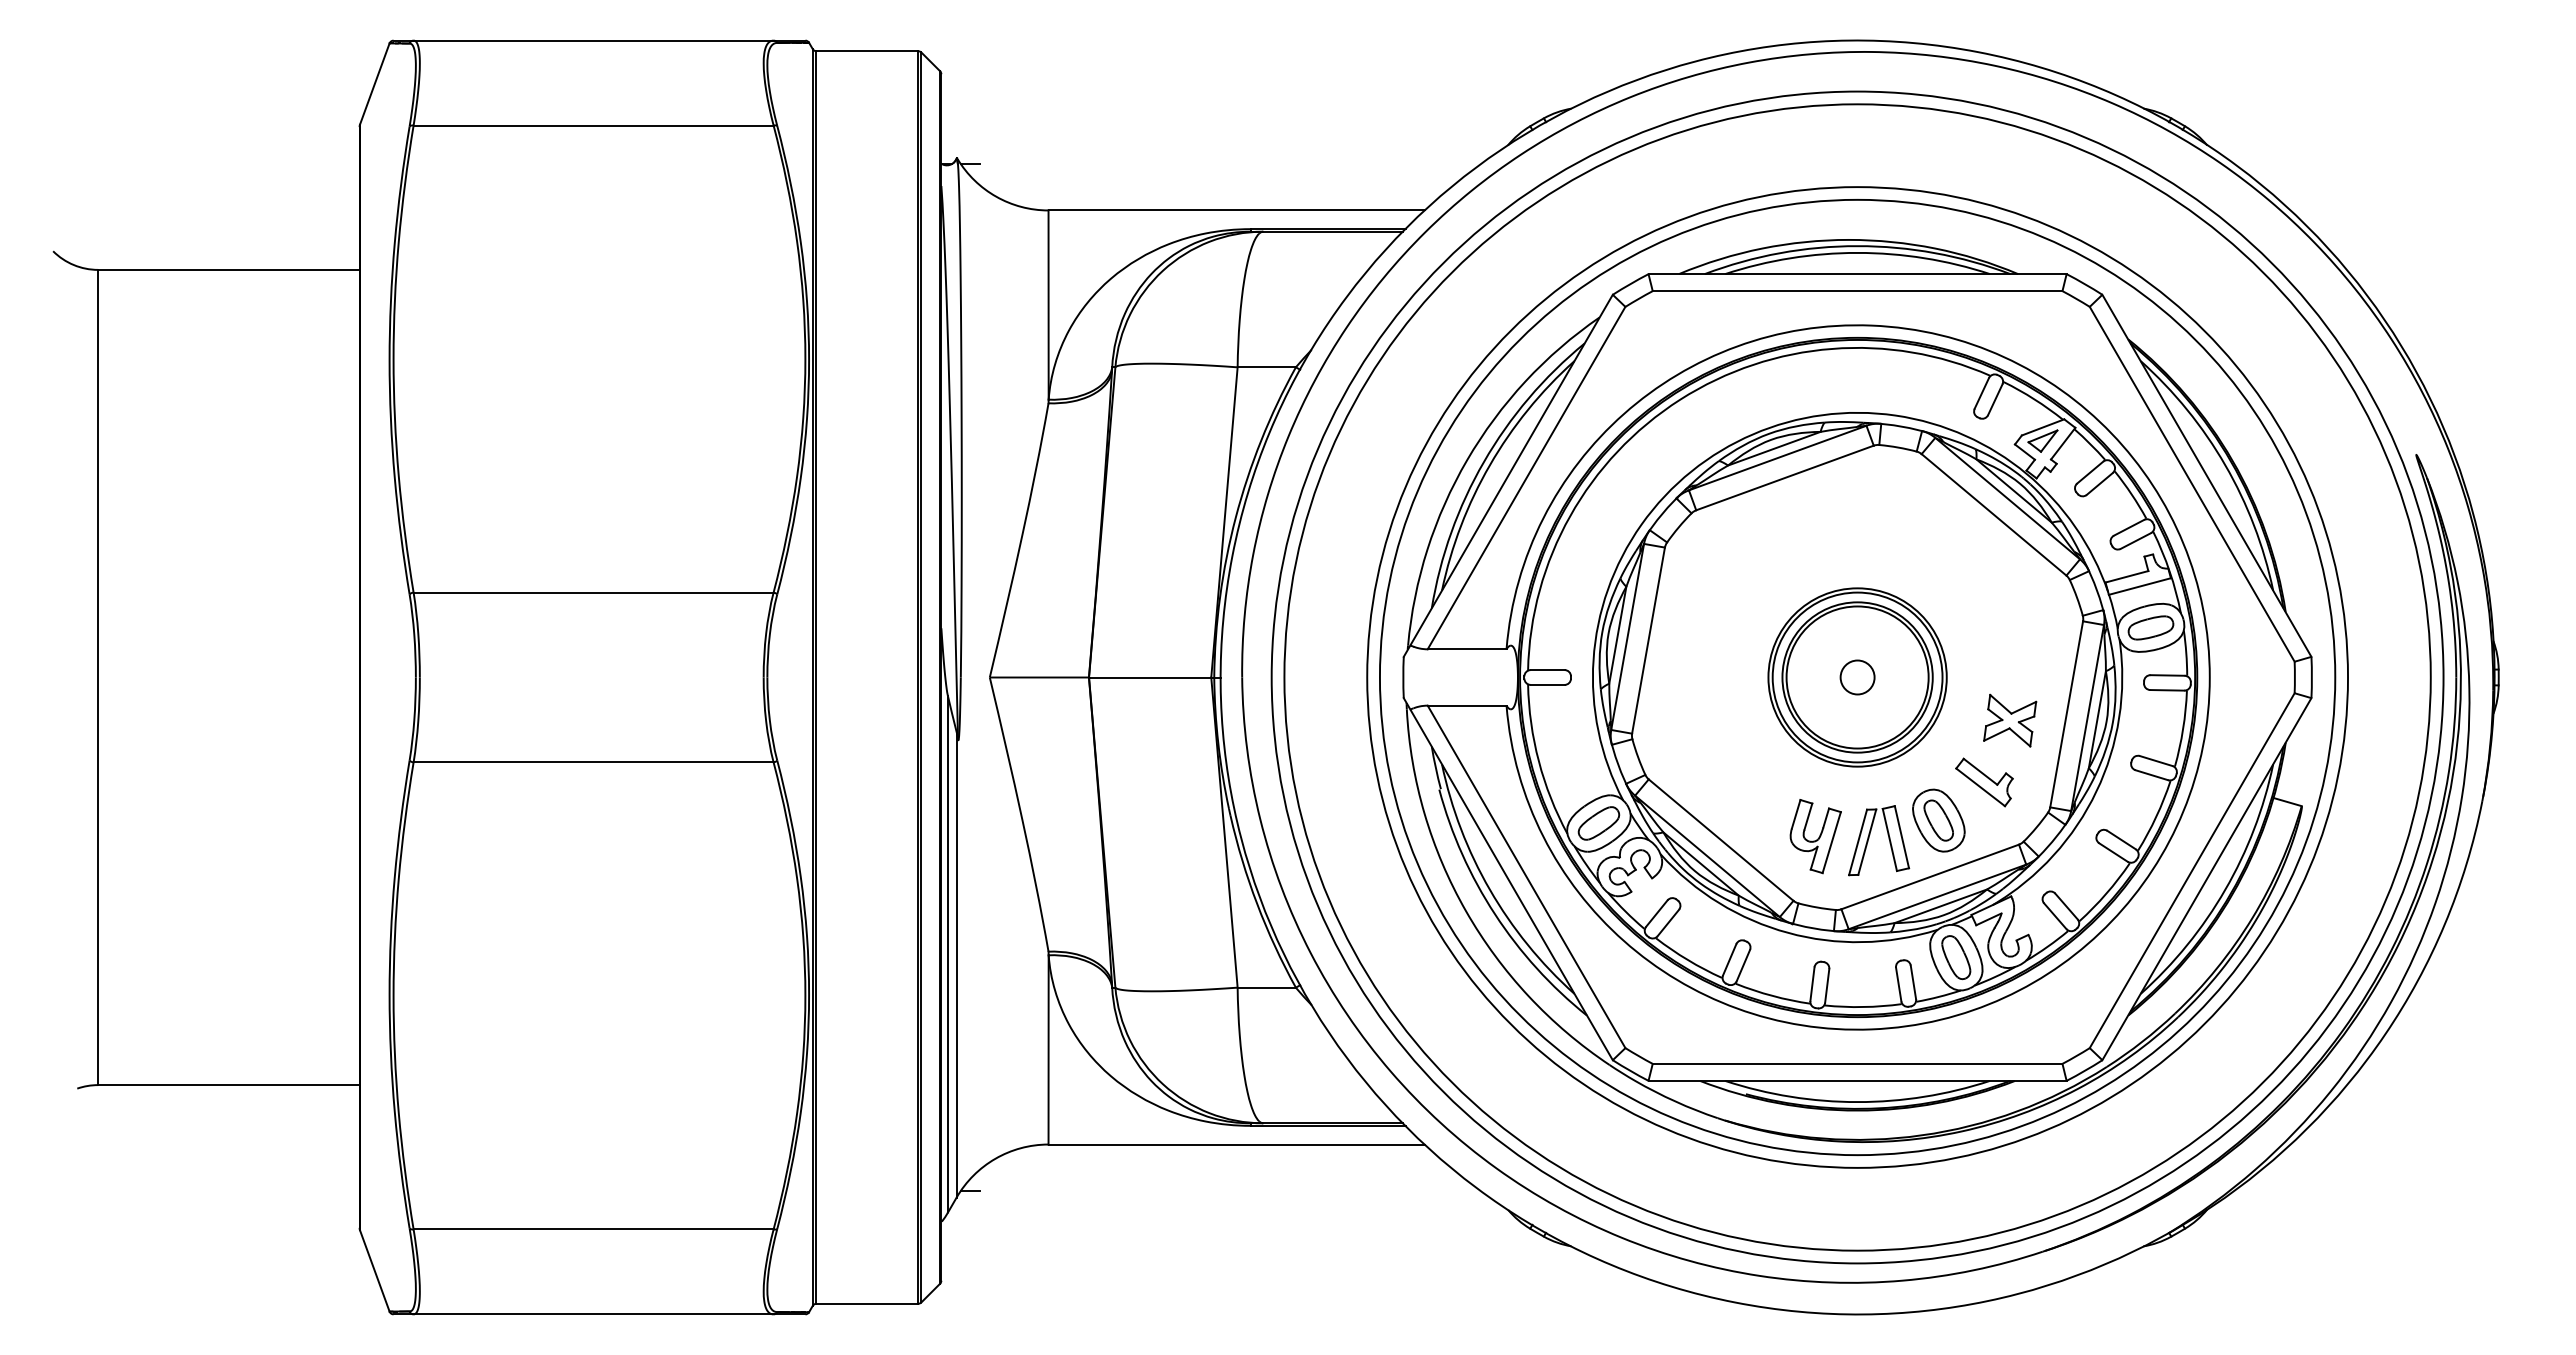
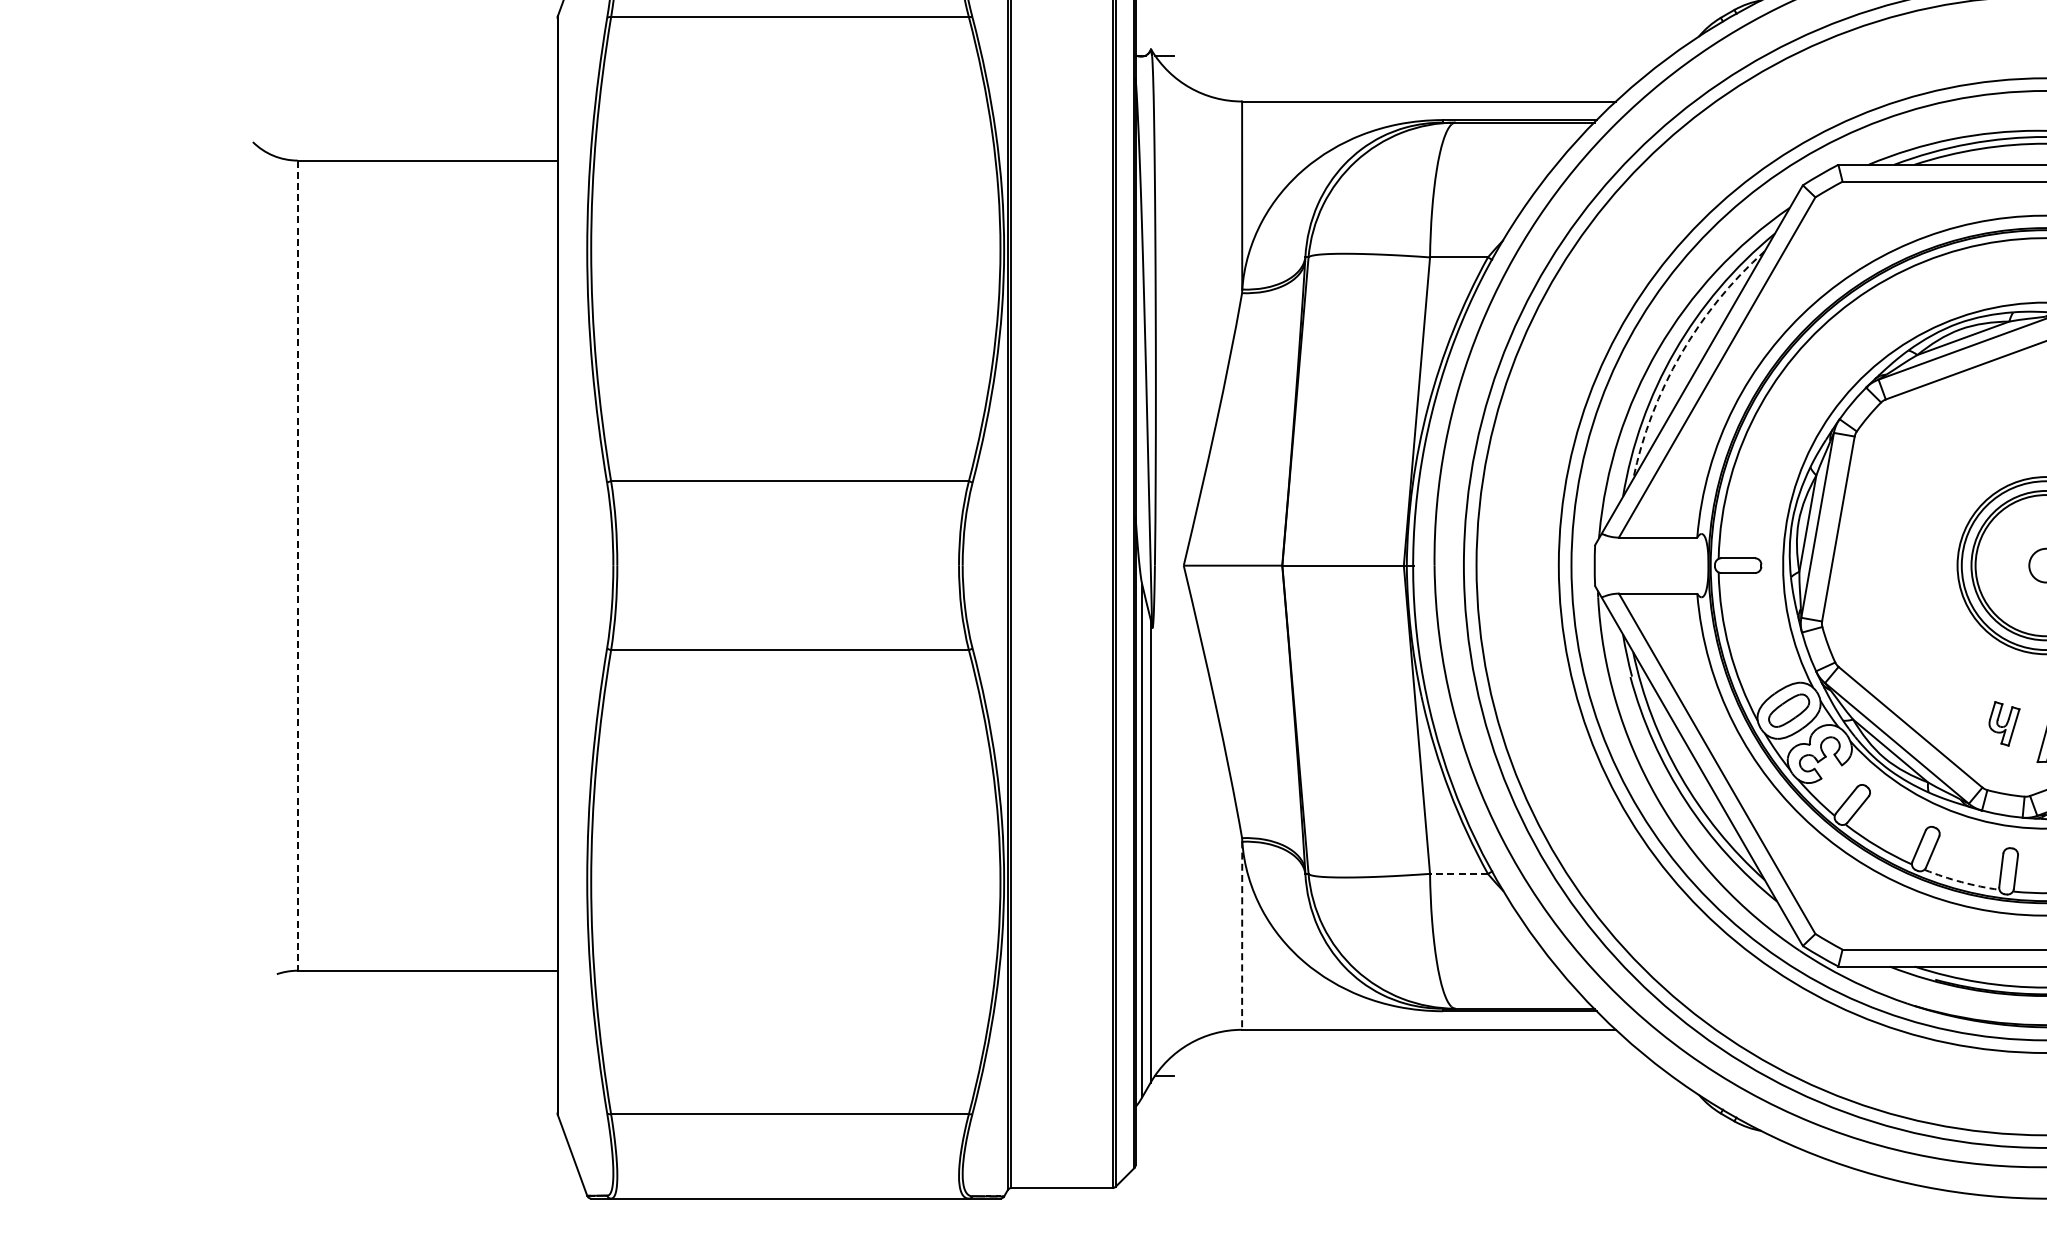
arc: (1489, 465) -> (1680, 354), solid -> dashed
line: (98, 677) -> (297, 565), solid -> dashed
part: (1815, 836) -> (2004, 723), size x0.6
line: (1266, 987) -> (1458, 873), solid -> dashed
arc: (1772, 995) -> (1961, 881), solid -> dashed
line: (1048, 1049) -> (1242, 935), solid -> dashed

